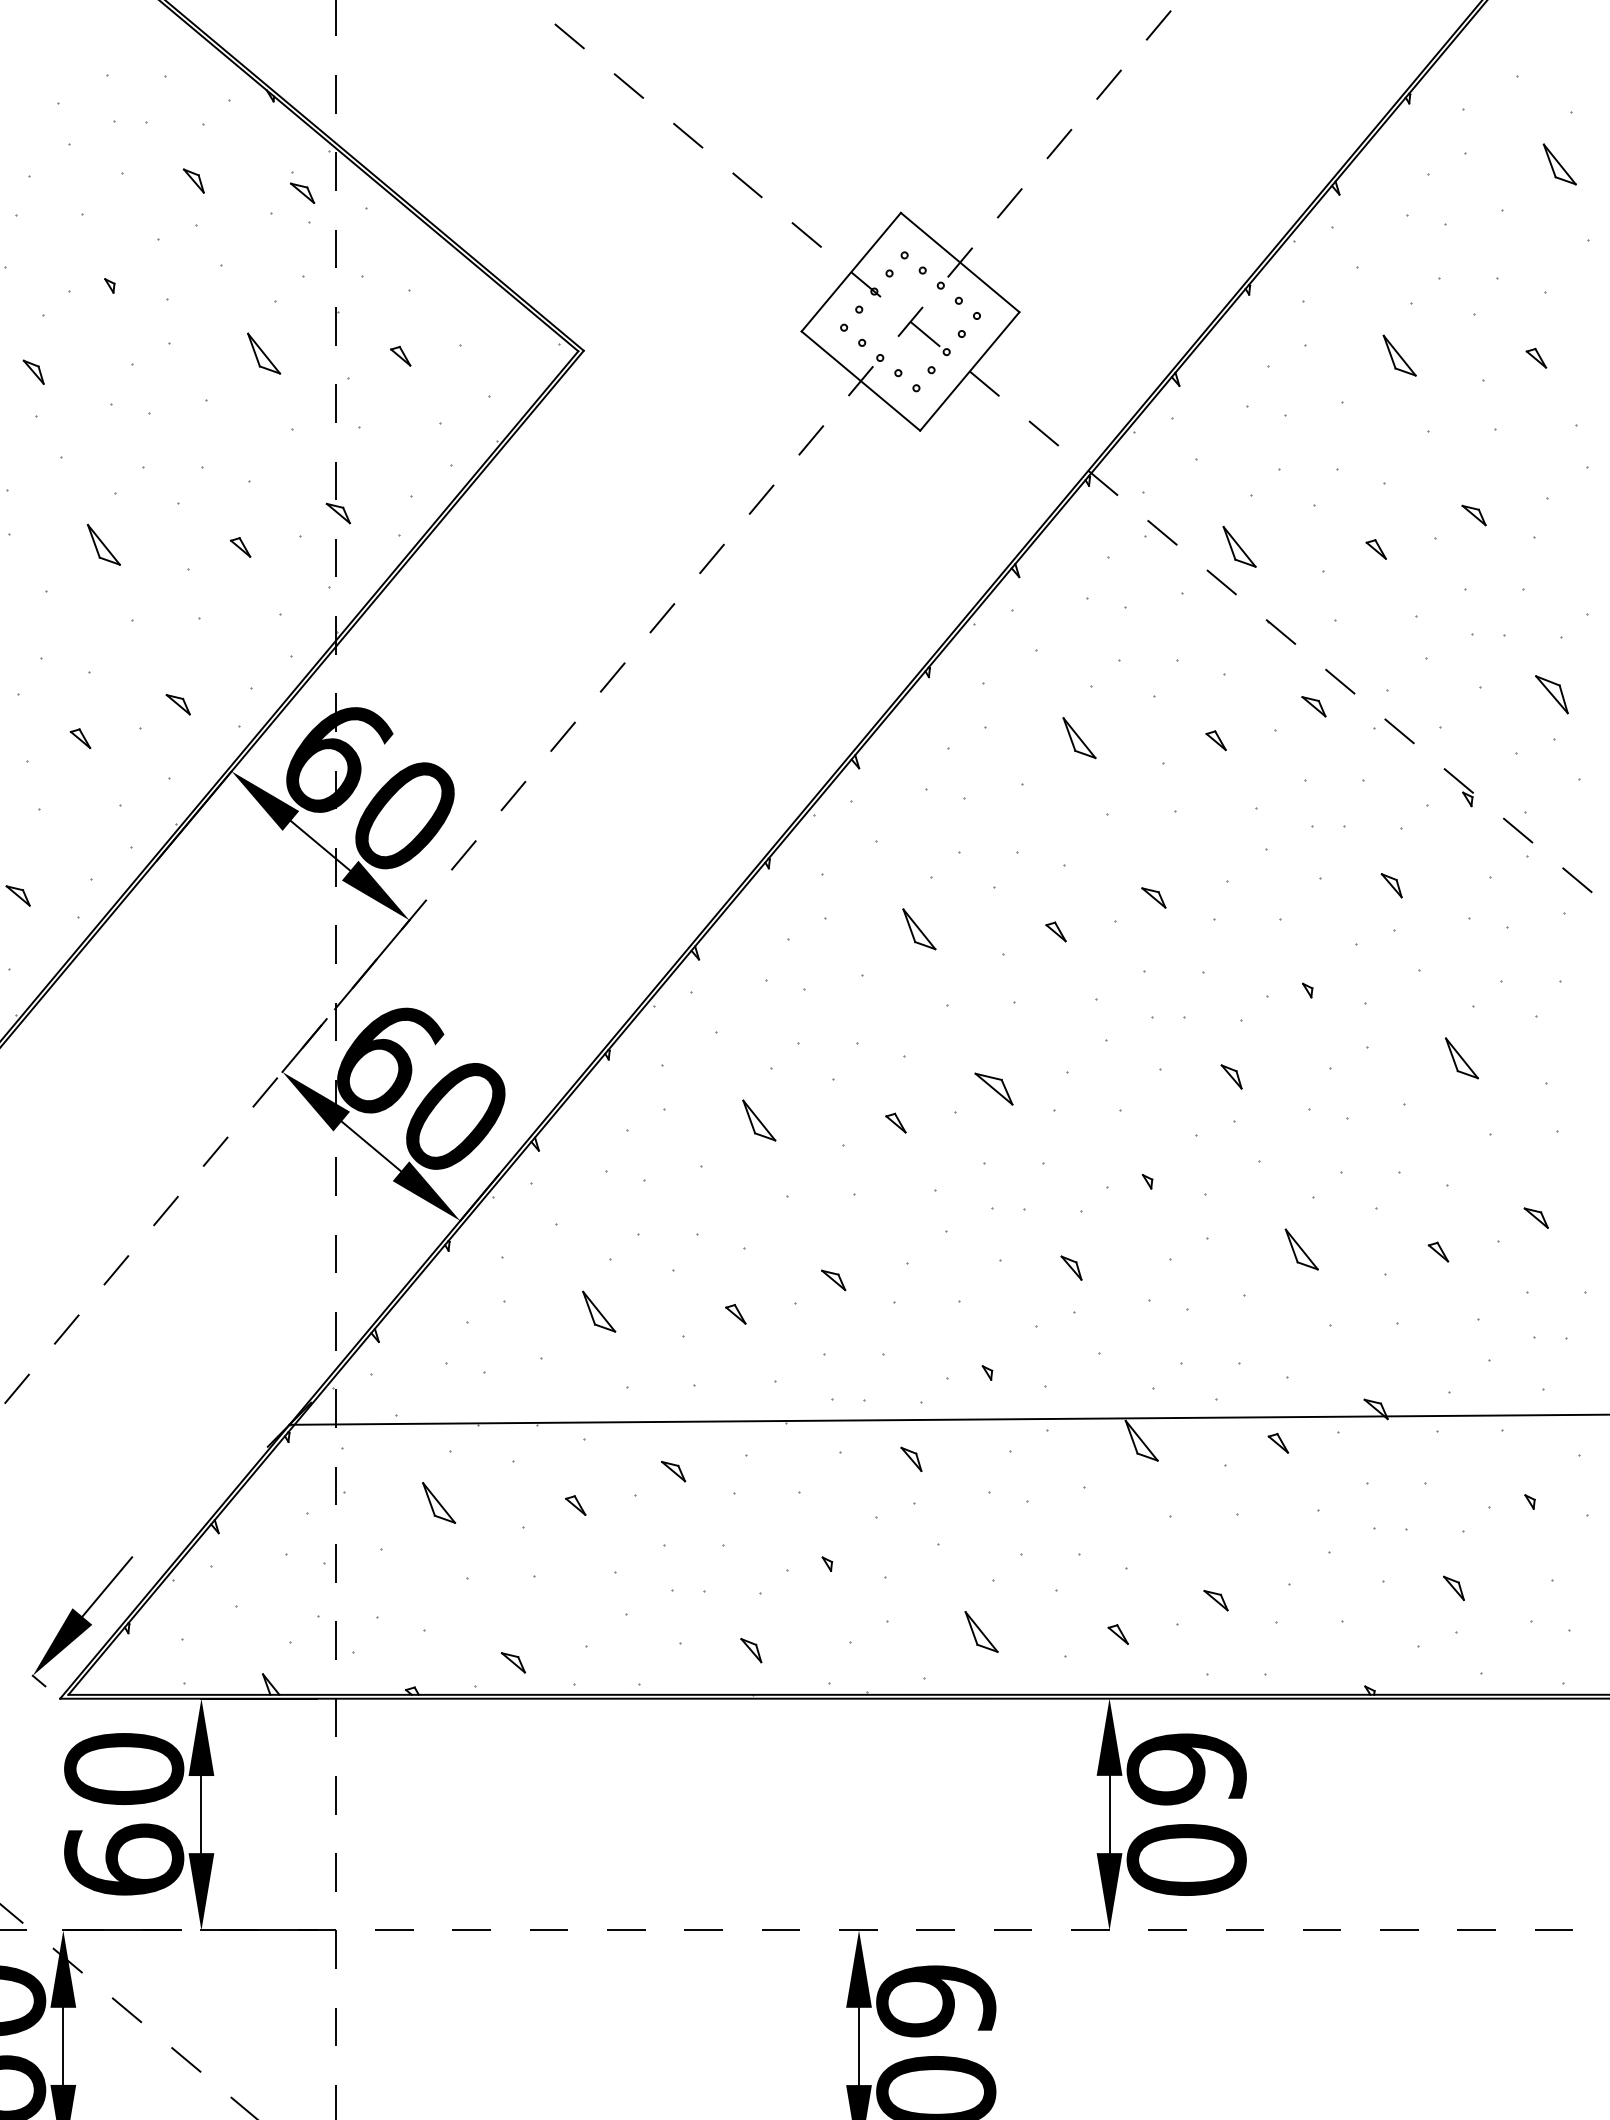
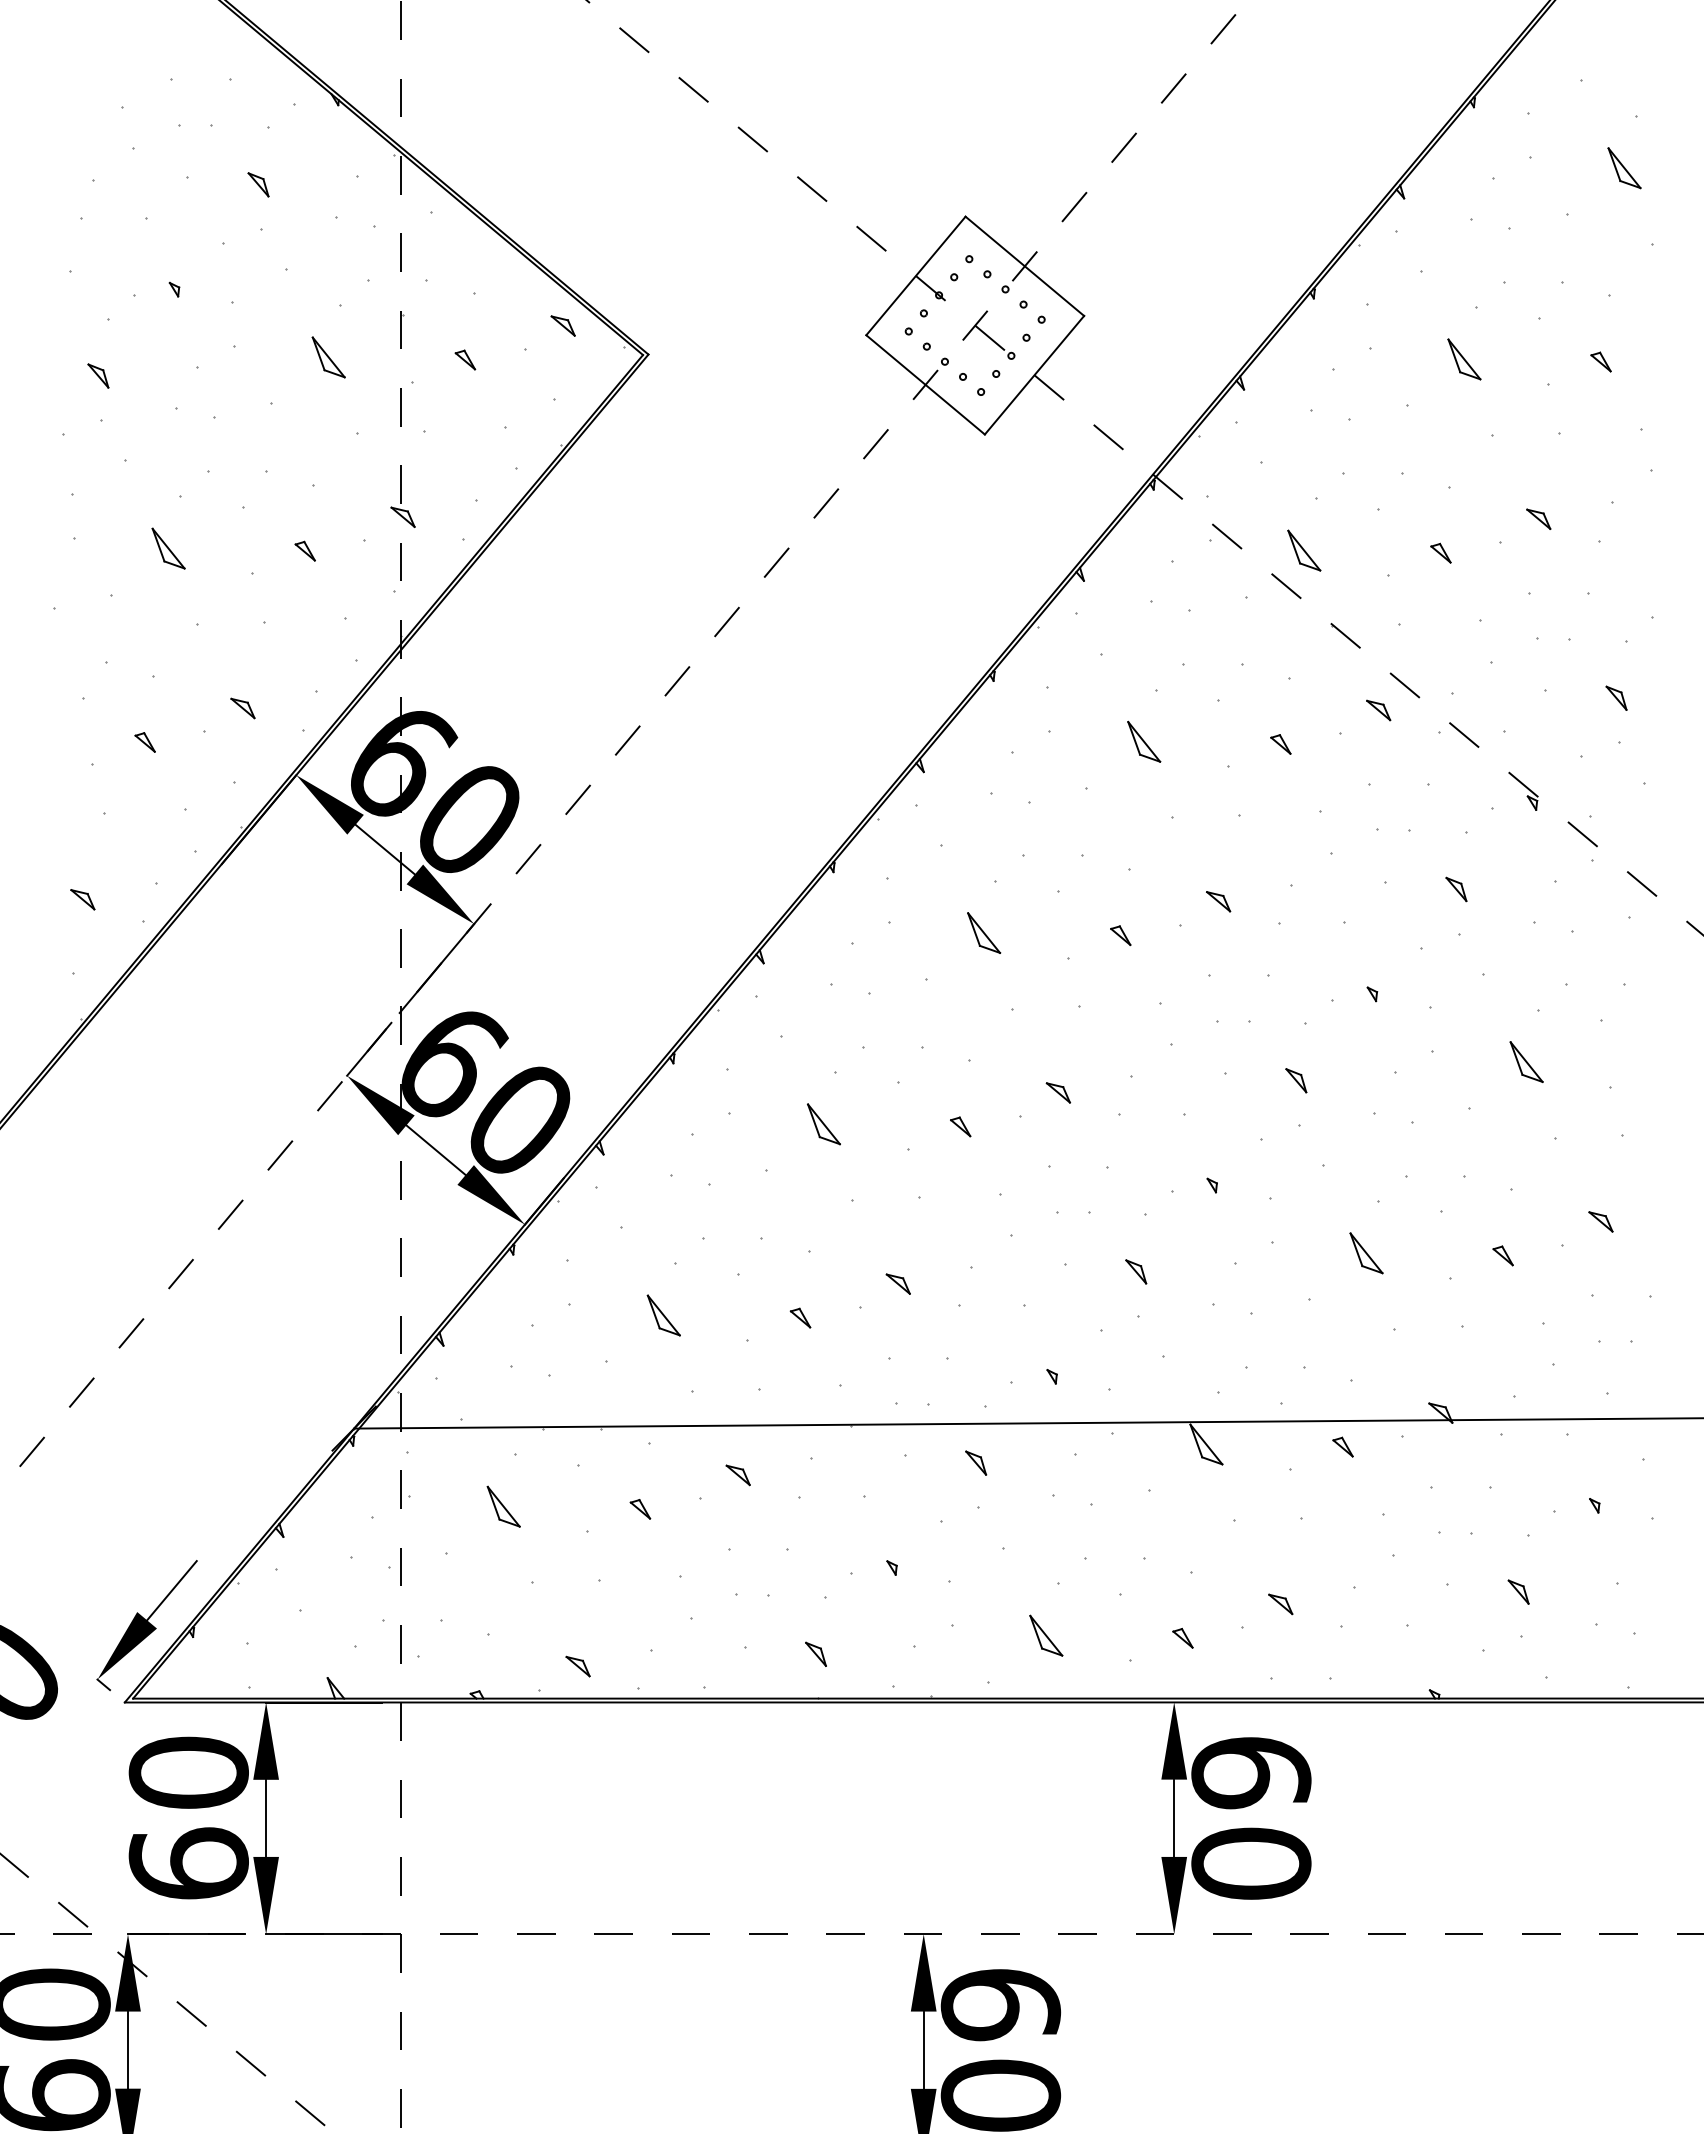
part: (301, 192) -> (562, 325), moved
part: (1551, 693) -> (1616, 697), size x0.62
part: (992, 1088) -> (1057, 1092), size x0.62

